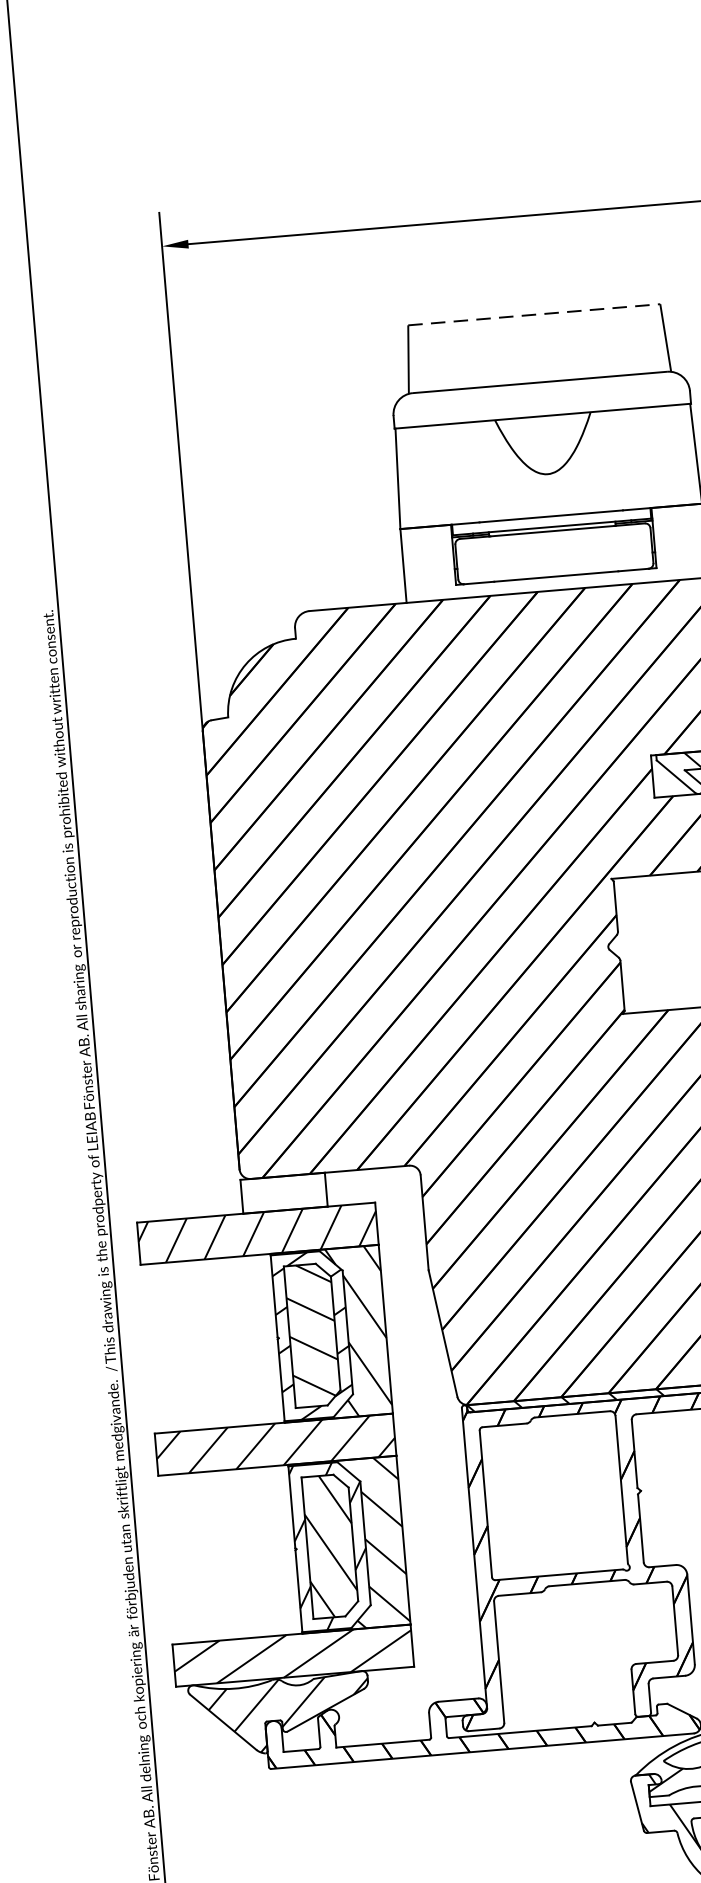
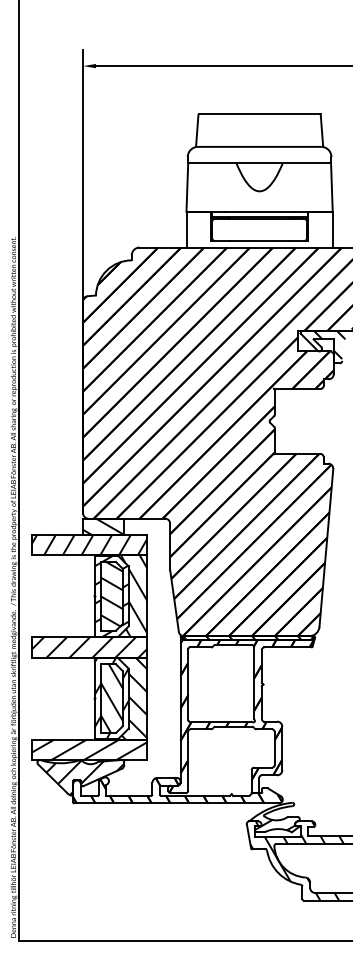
line: (536, 315) -> (260, 114), dashed -> solid
hatch: (283, 1192) -> (103, 526), added

